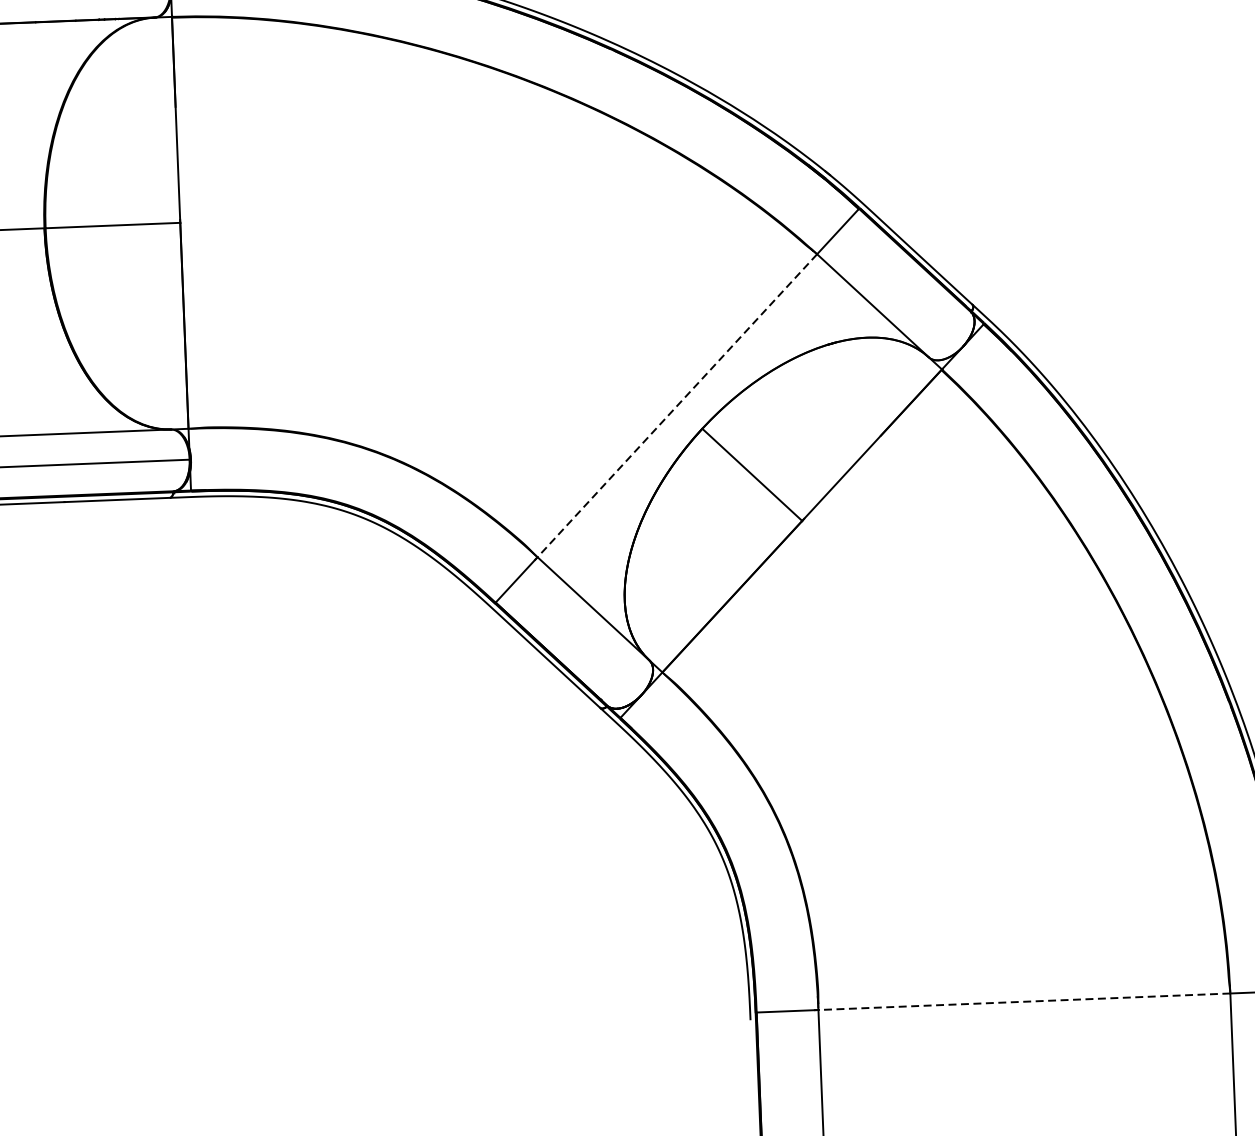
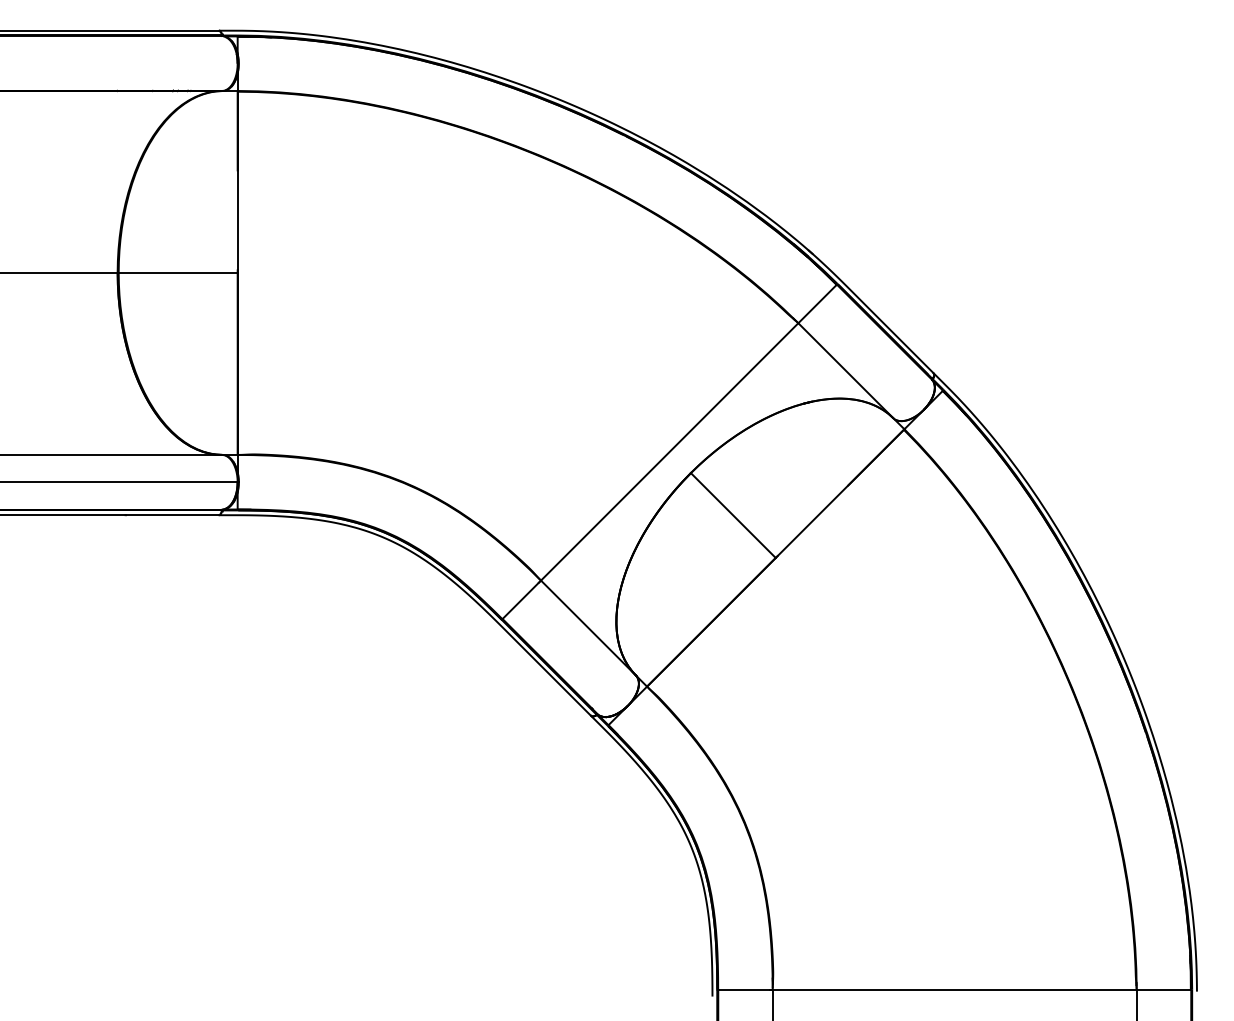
line: (677, 405) -> (669, 451), dashed -> solid
line: (1024, 1001) -> (954, 989), dashed -> solid

